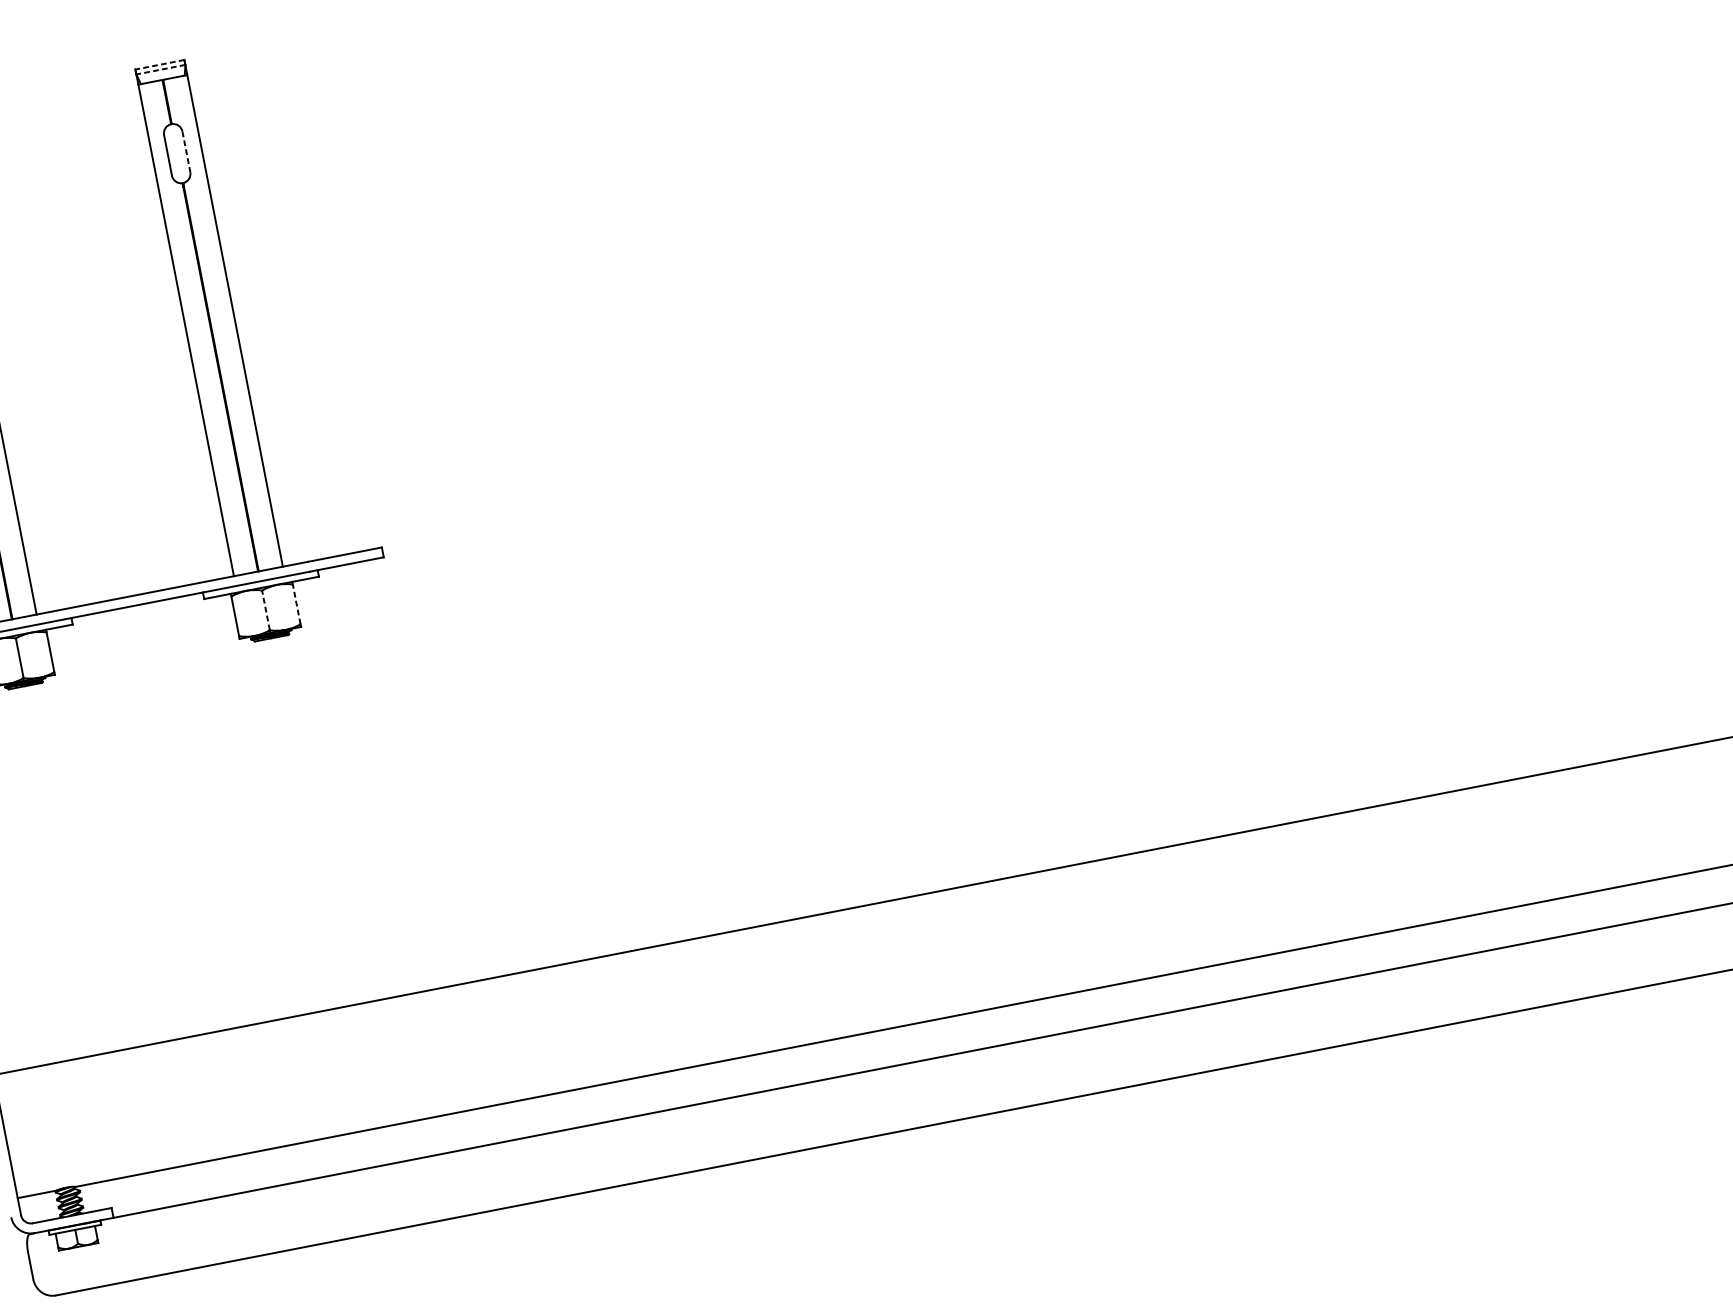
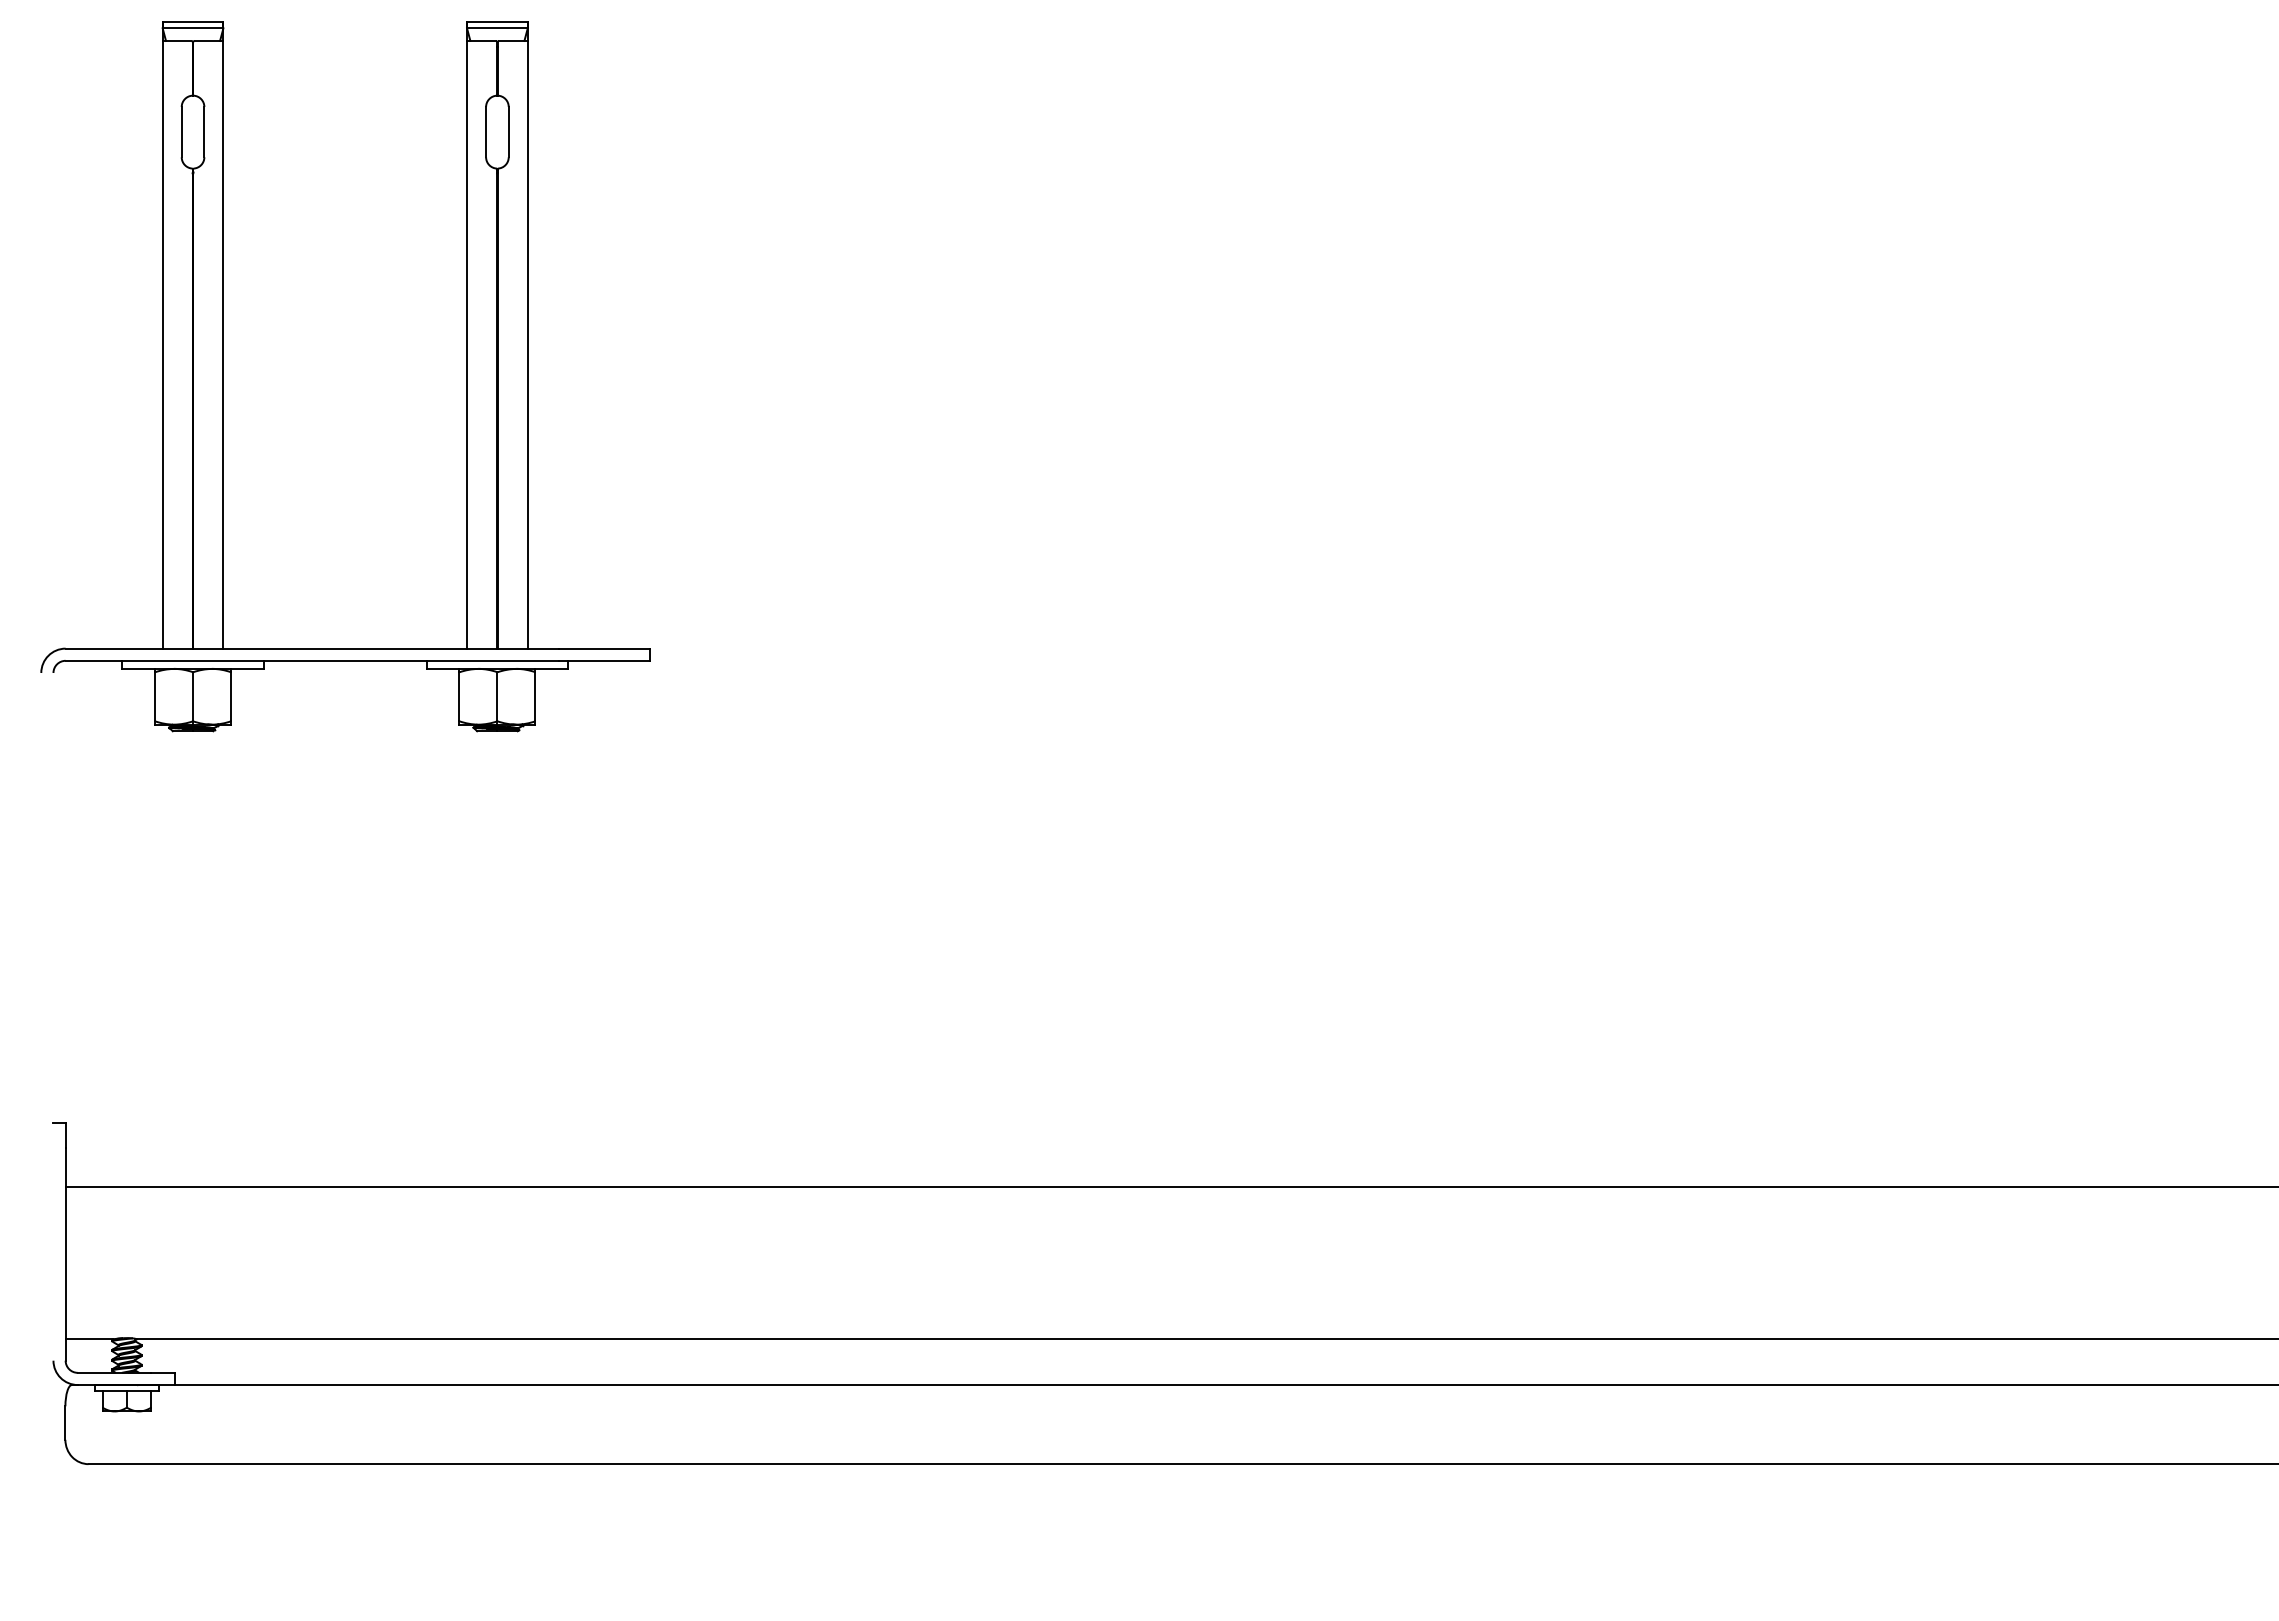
line: (159, 65) -> (496, 22), dashed -> solid
line: (160, 69) -> (496, 28), dashed -> solid
line: (186, 152) -> (508, 132), dashed -> solid
line: (296, 604) -> (535, 696), dashed -> solid
line: (266, 610) -> (497, 696), dashed -> solid

